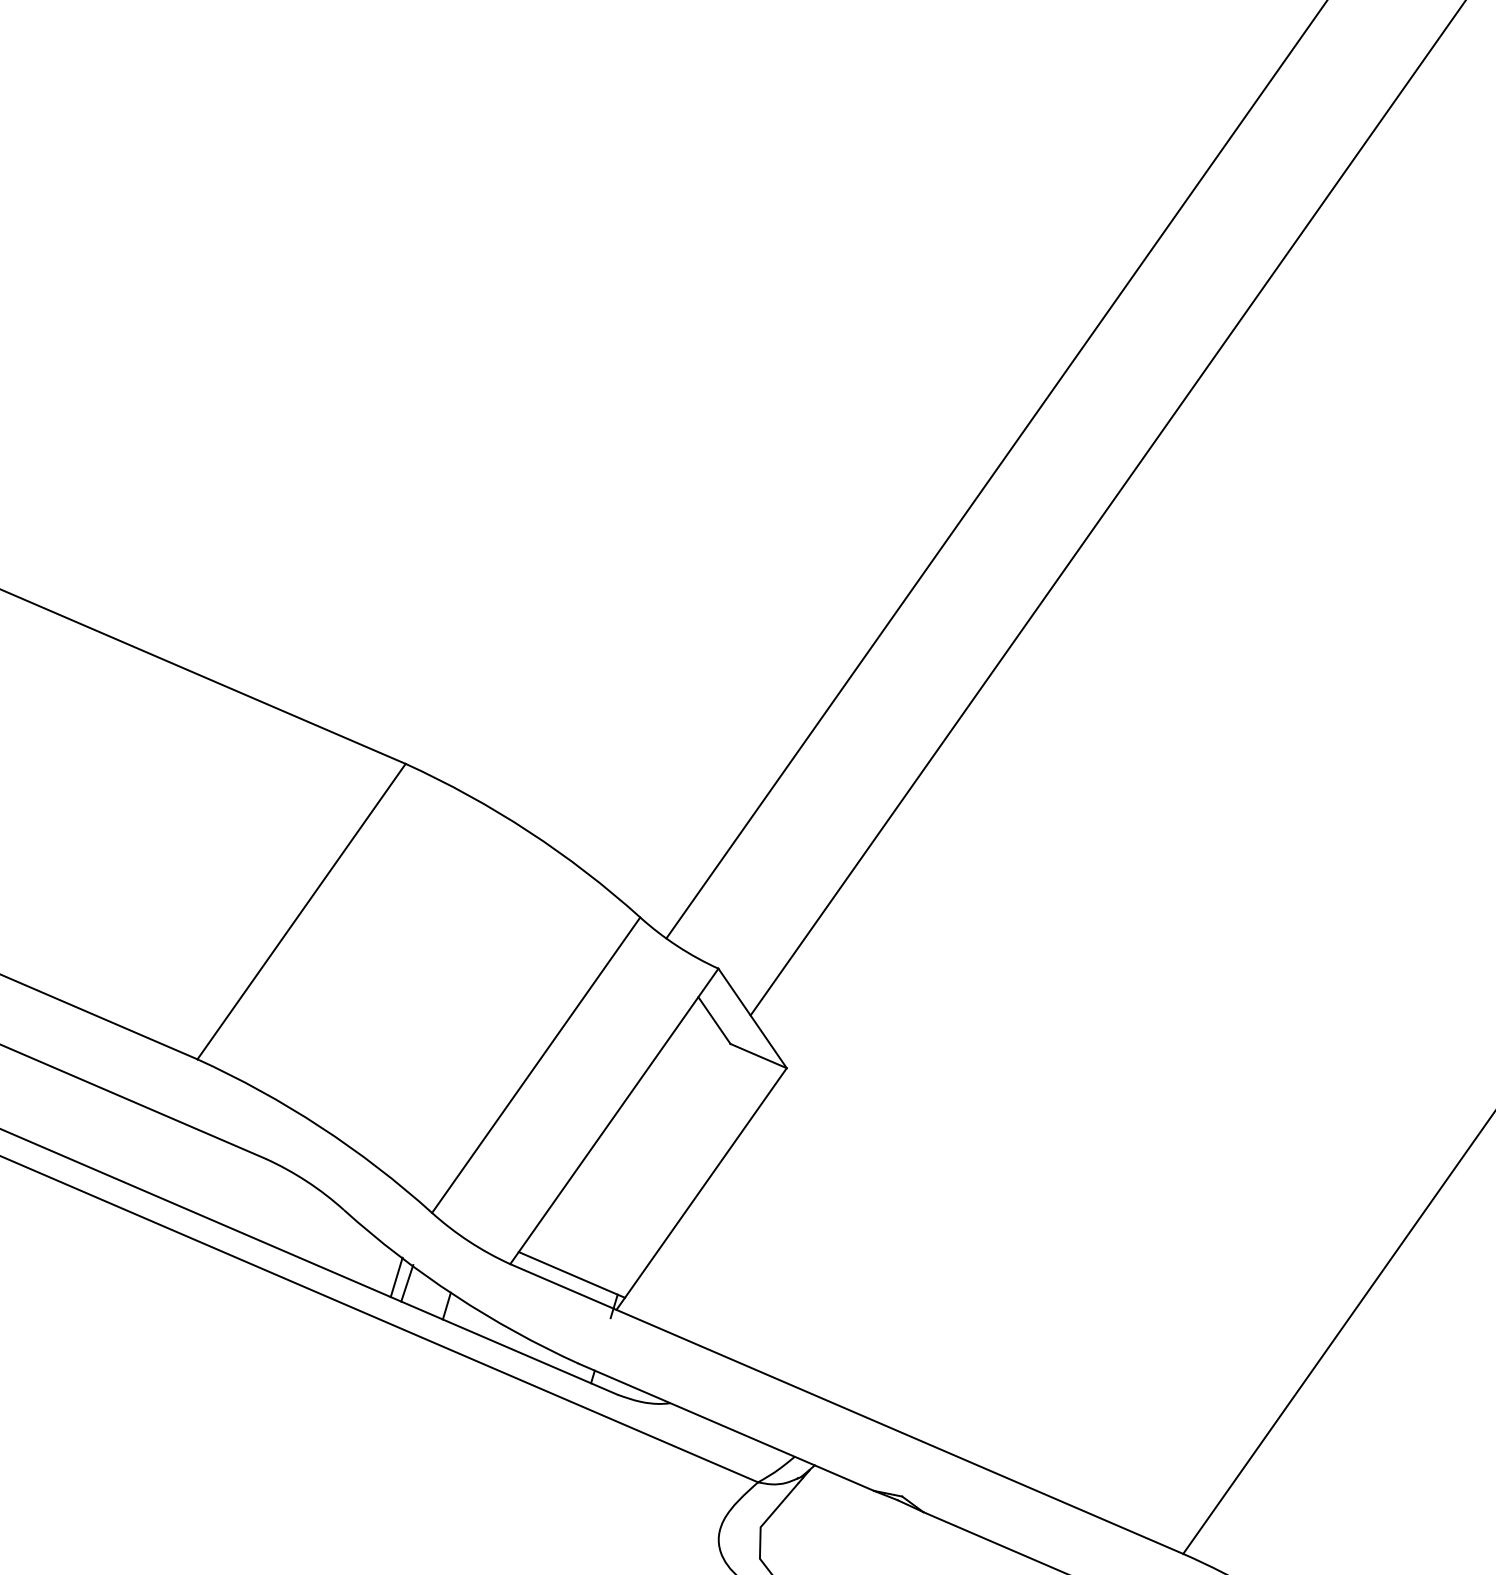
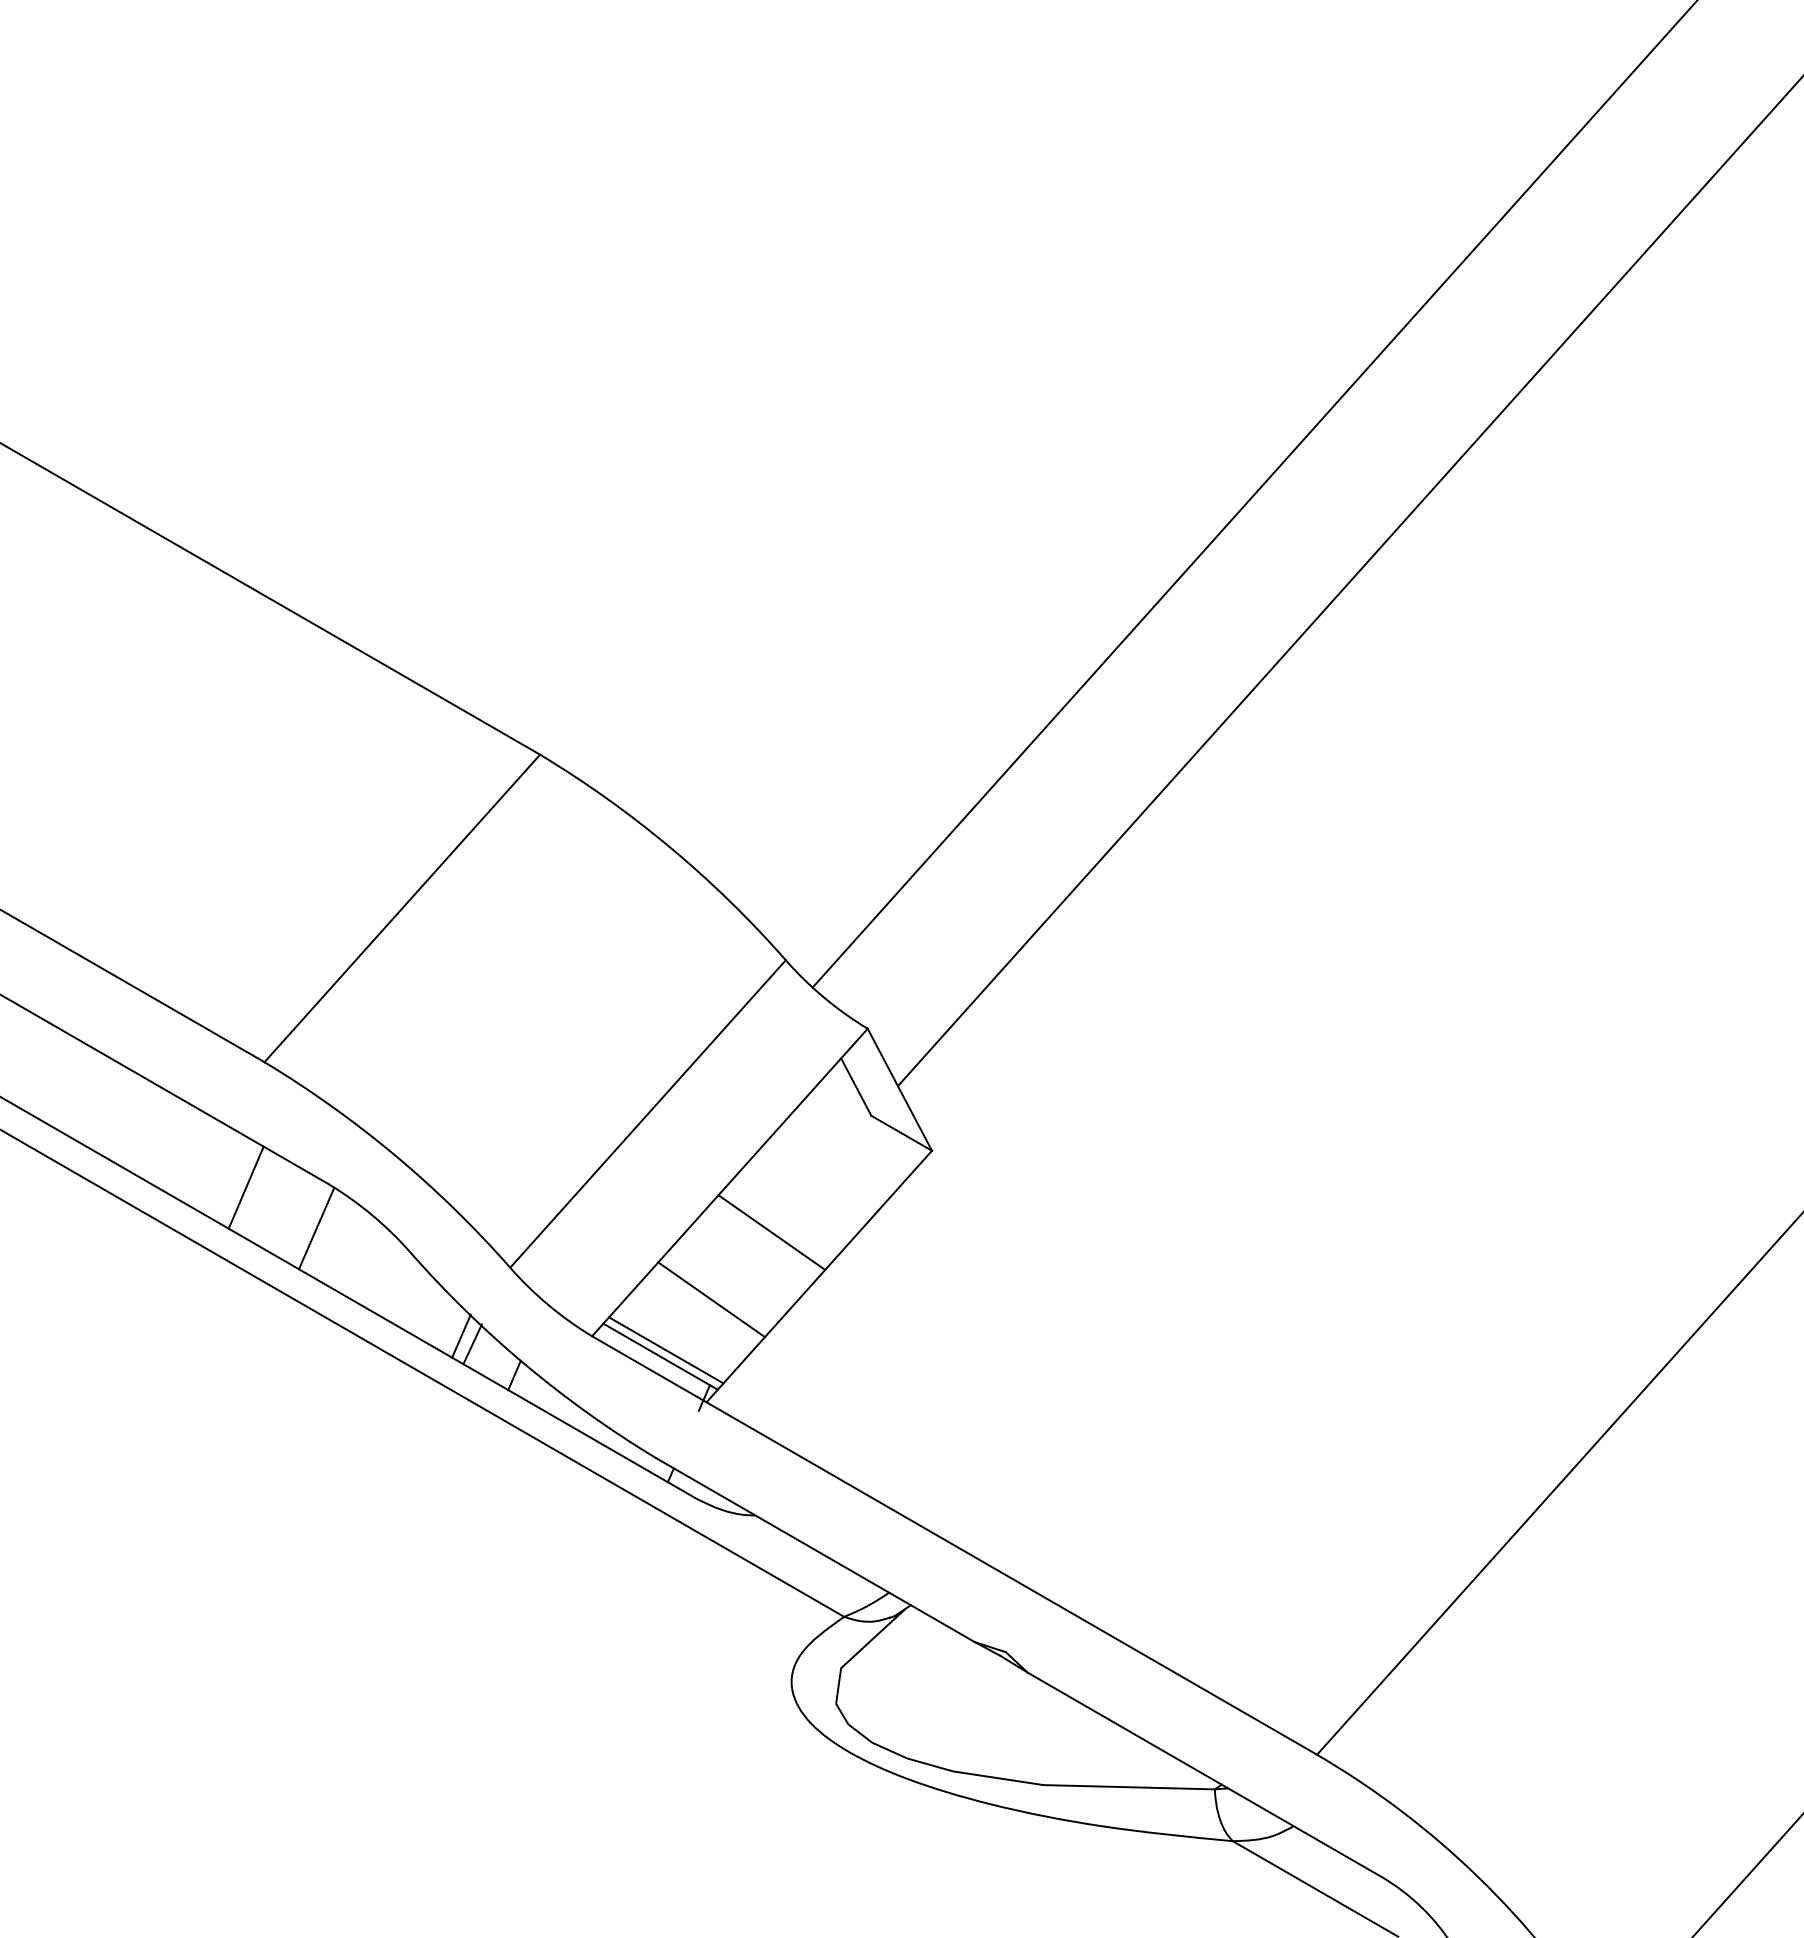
line: (655, 1155) -> (771, 1232), added
line: (193, 1170) -> (245, 1187), added
line: (259, 1198) -> (316, 1228), added
line: (610, 1220) -> (711, 1299), added
line: (576, 1268) -> (666, 1350), added

